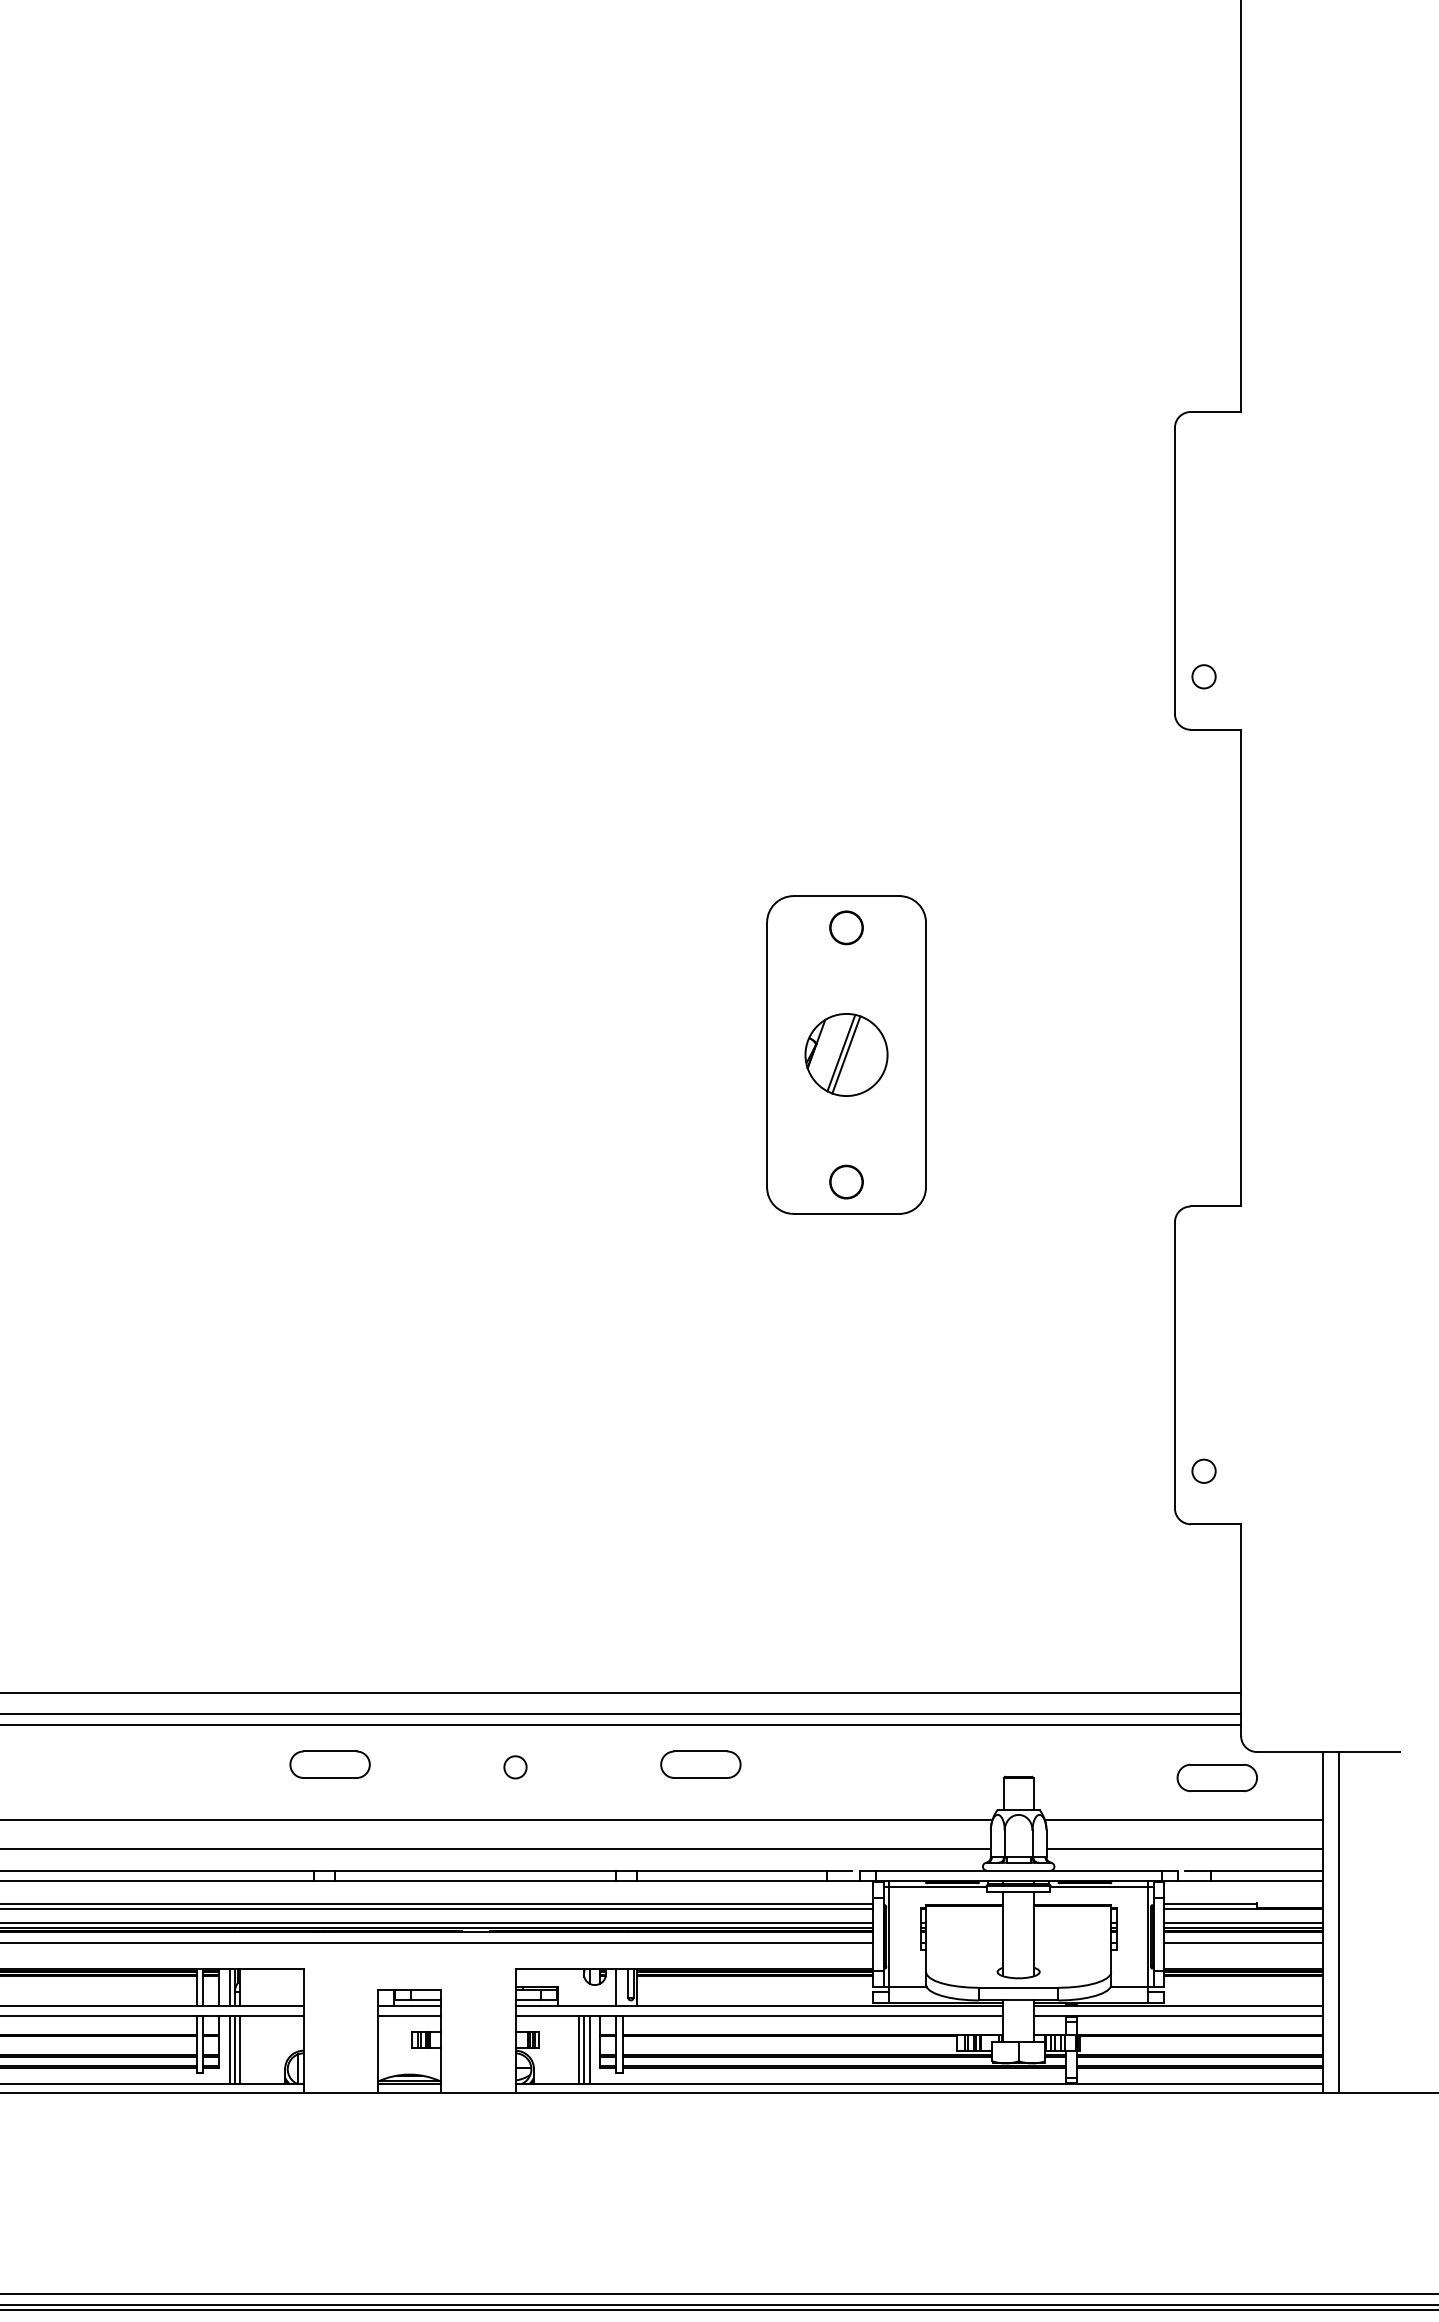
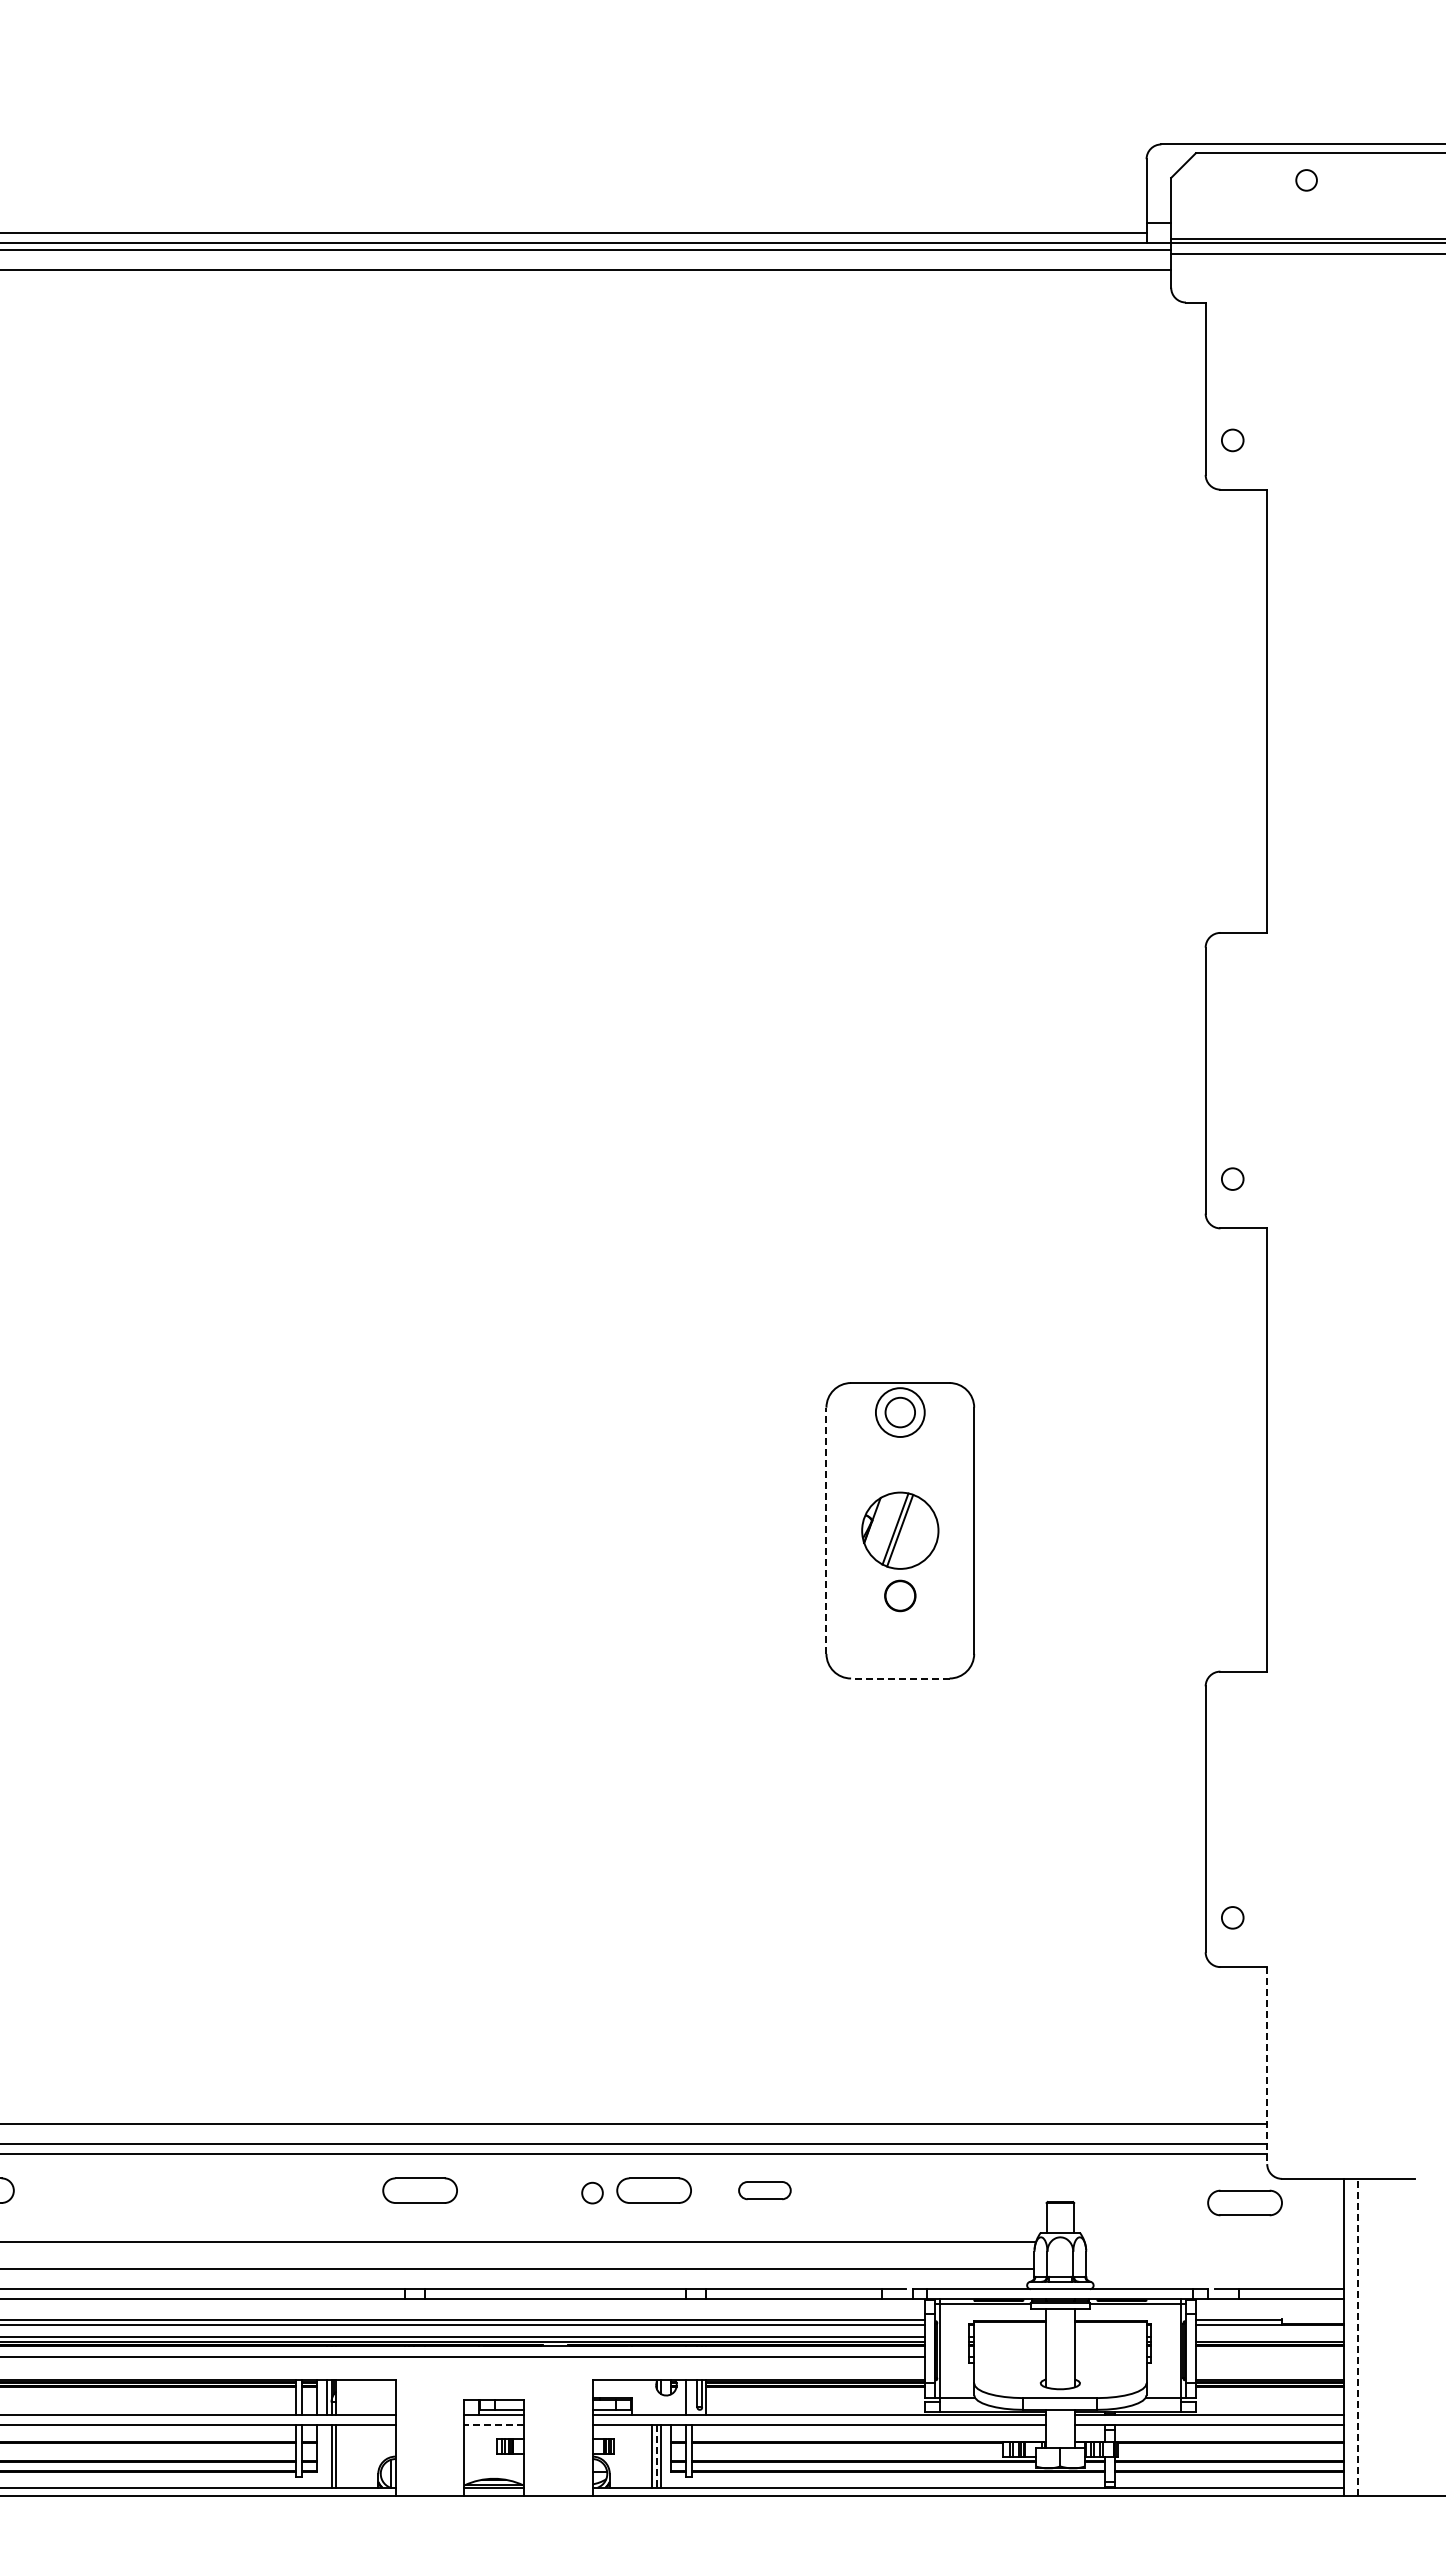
circle: (846, 927) -> (900, 1412), size x1.6
line: (767, 1054) -> (826, 1530), solid -> dashed
part: (846, 1181) -> (900, 1595), moved
line: (845, 1213) -> (899, 1678), solid -> dashed
line: (1241, 1631) -> (1267, 2066), solid -> dashed
part: (581, 1764) -> (653, 2190), added
part: (700, 1764) -> (764, 2190), size x0.7
line: (1183, 1820) -> (1213, 2242), removed
line: (1184, 1849) -> (1214, 2269), removed
line: (1243, 1922) -> (1269, 2337), removed
line: (1339, 1922) -> (1358, 2337), solid -> dashed
line: (1243, 1943) -> (1269, 2356), removed
line: (410, 2016) -> (494, 2424), solid -> dashed
line: (229, 2049) -> (326, 2455), removed
line: (584, 2050) -> (656, 2456), solid -> dashed

